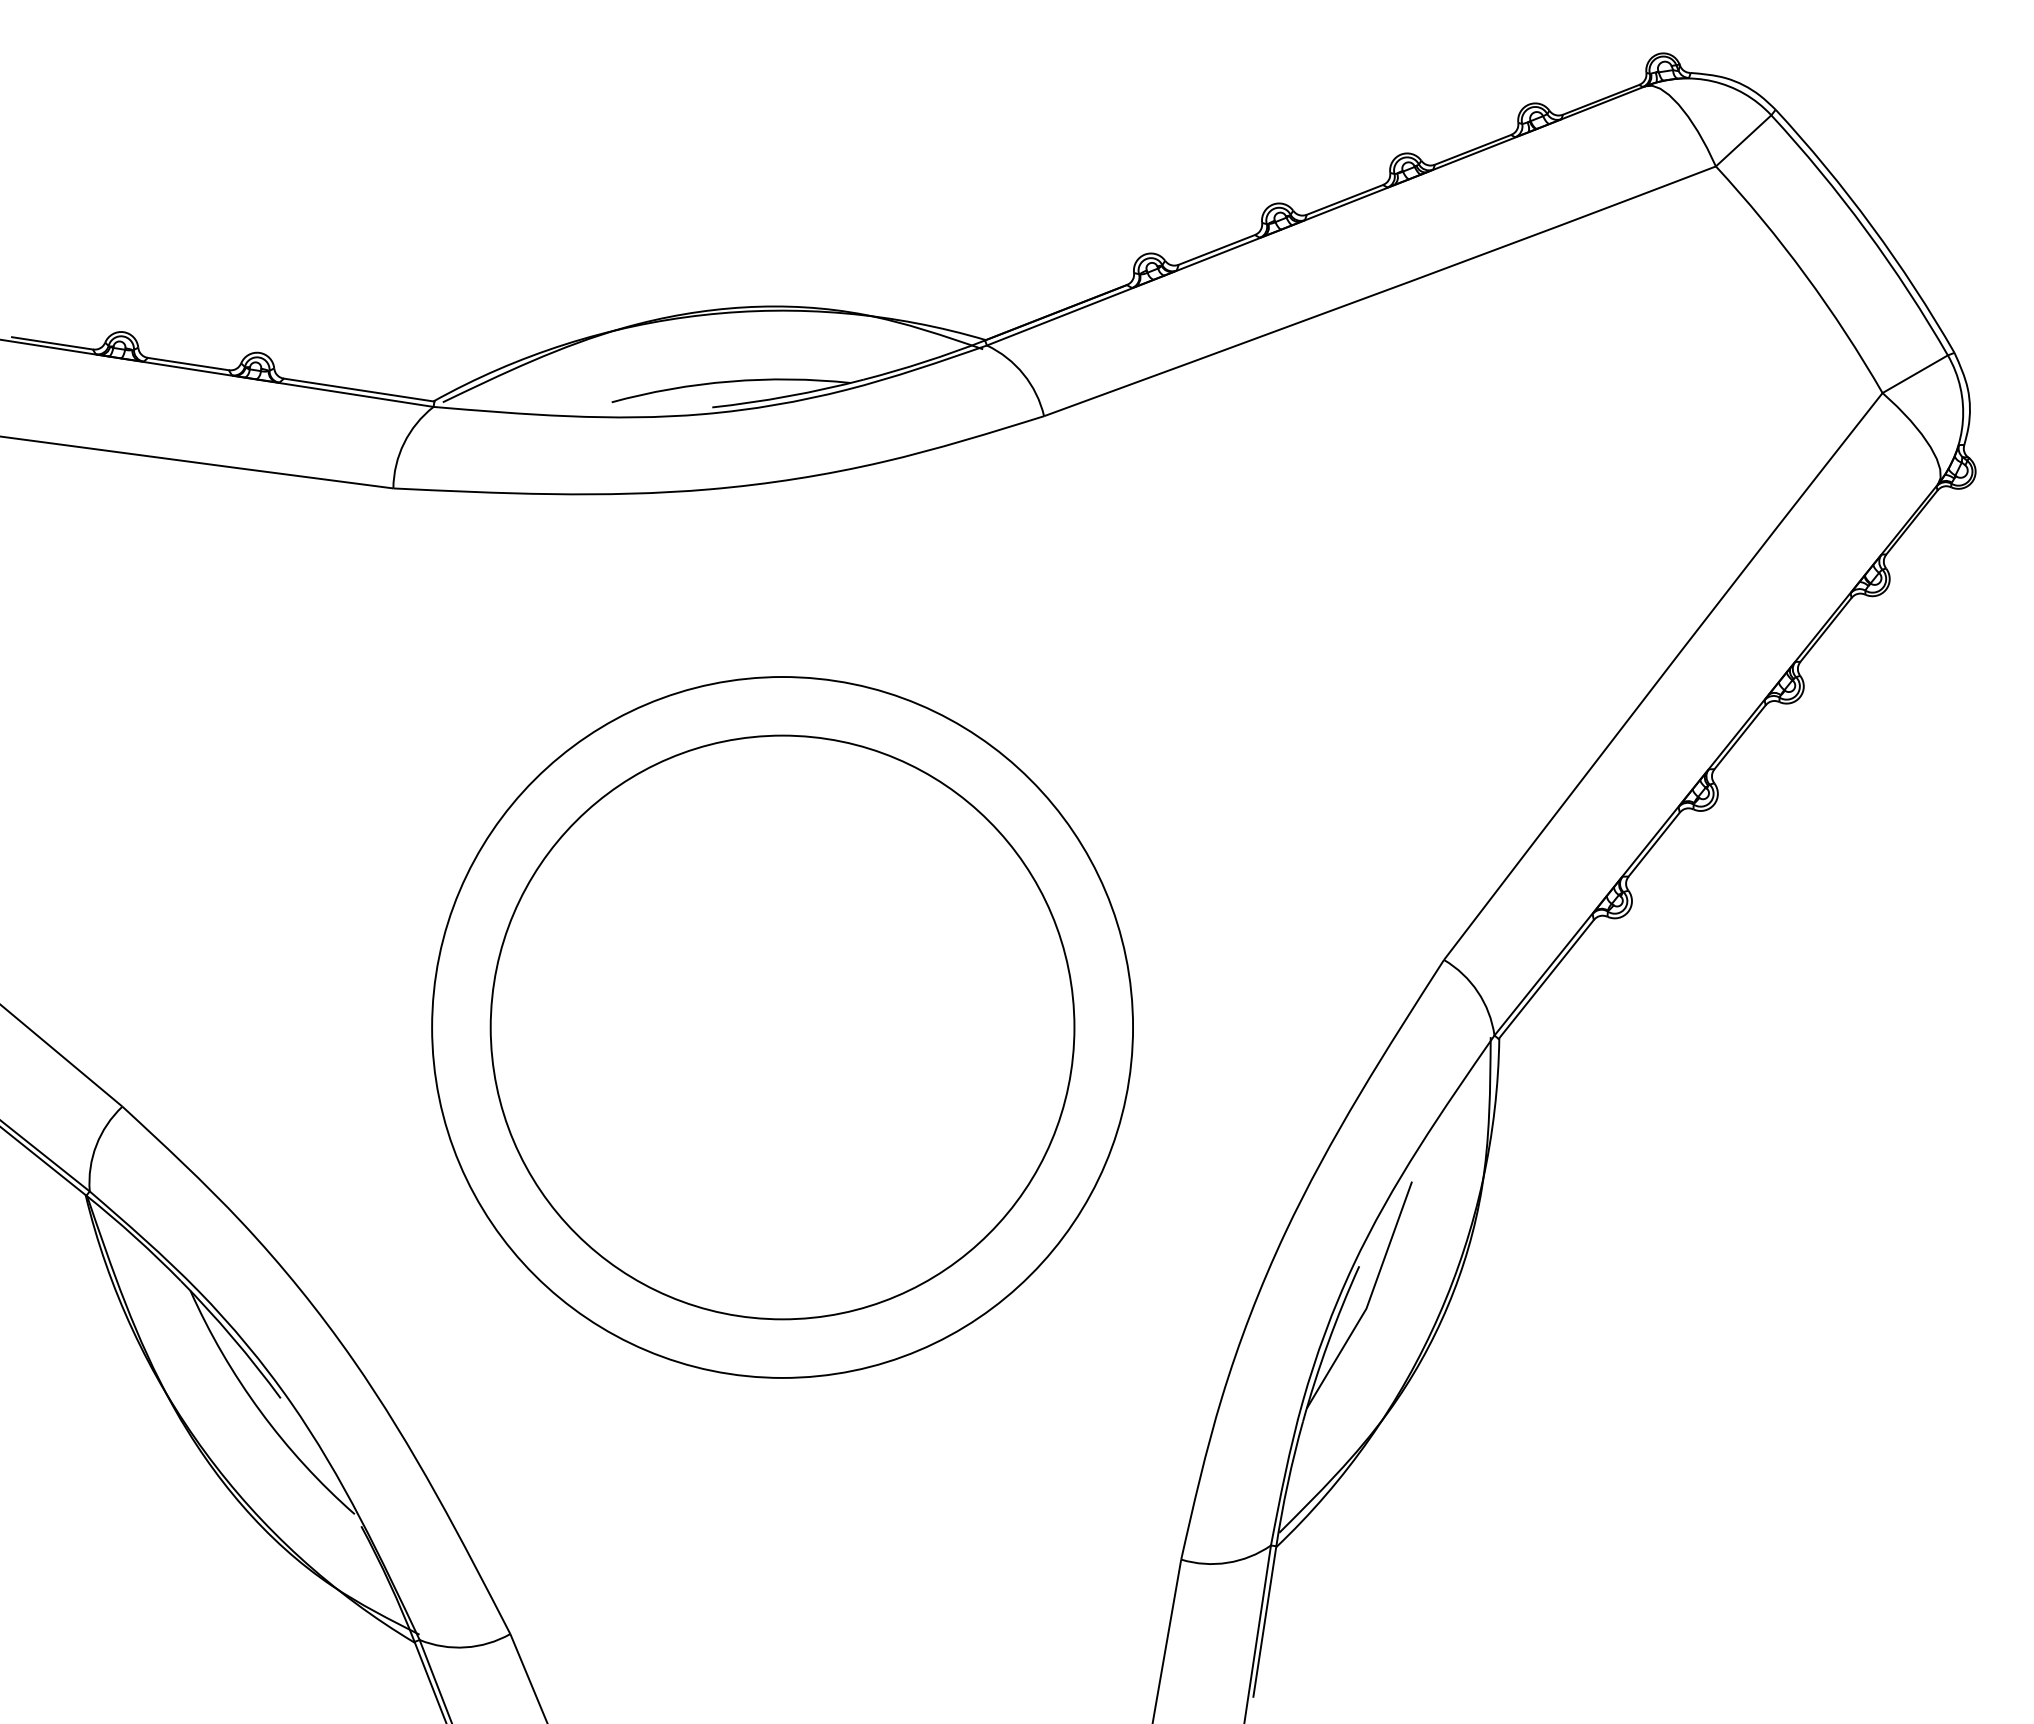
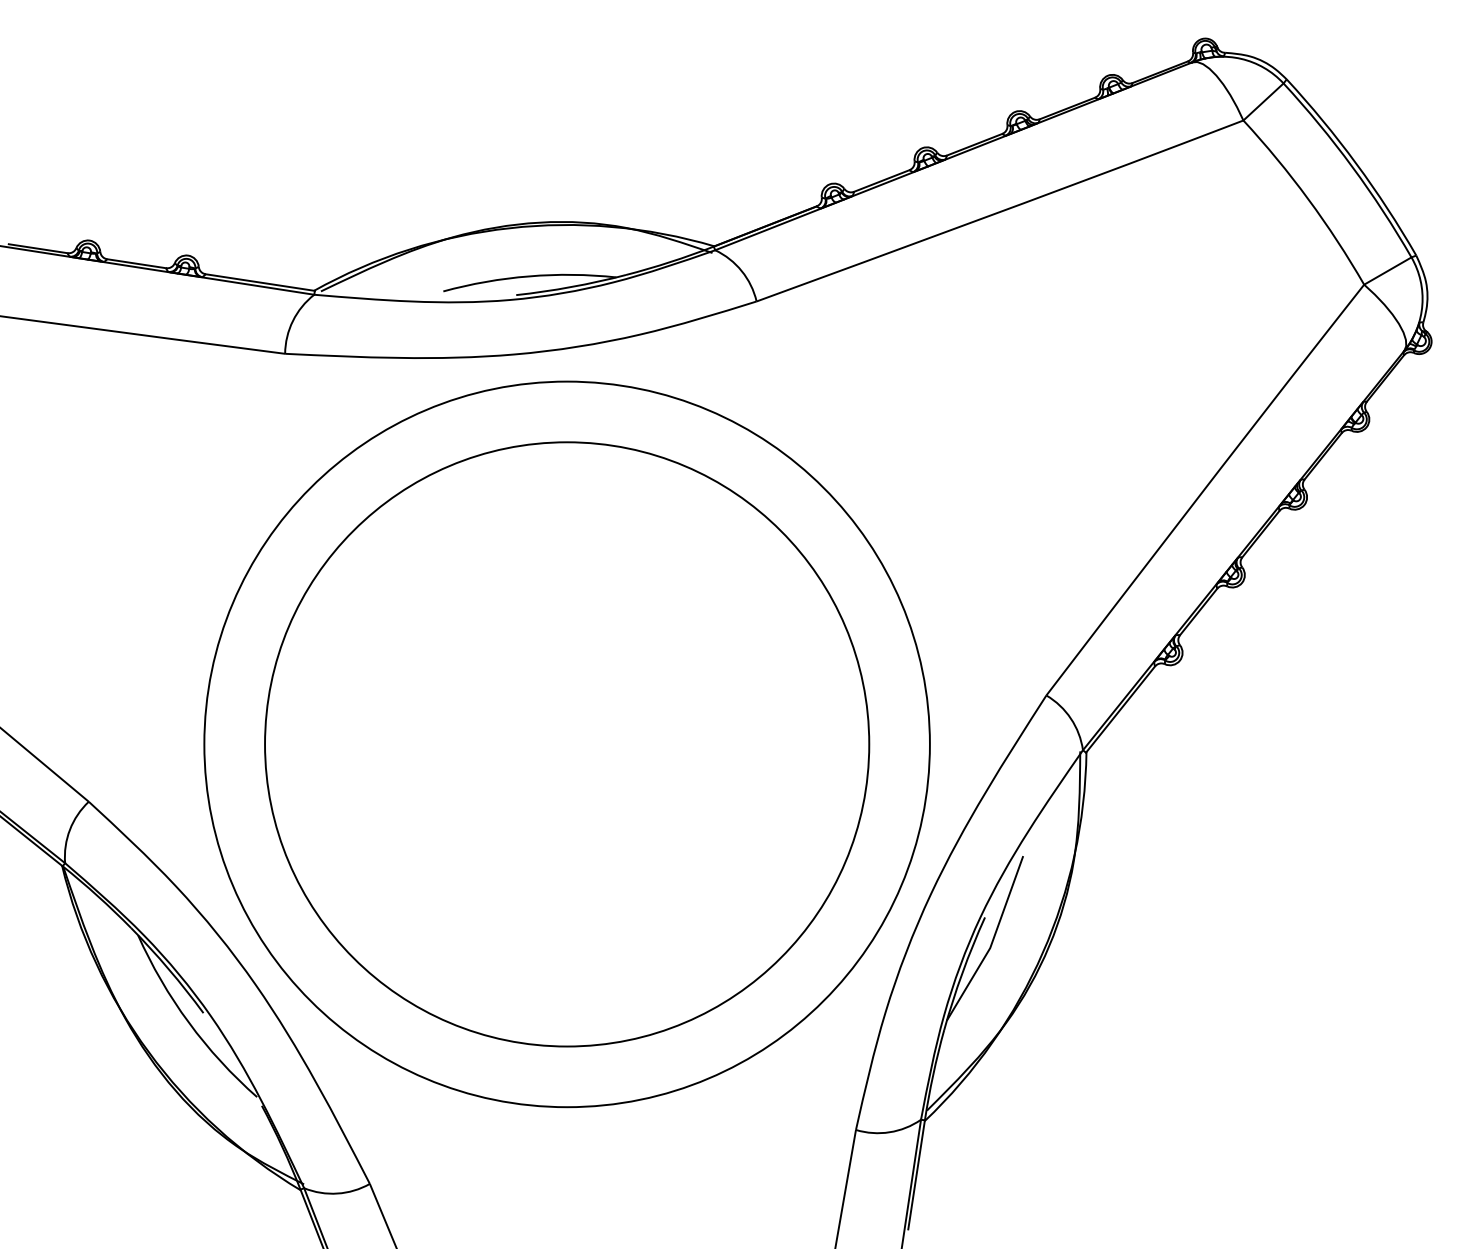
circle: (781, 1027) -> (566, 744), size x1.43
circle: (783, 1027) -> (567, 744), size x1.43

